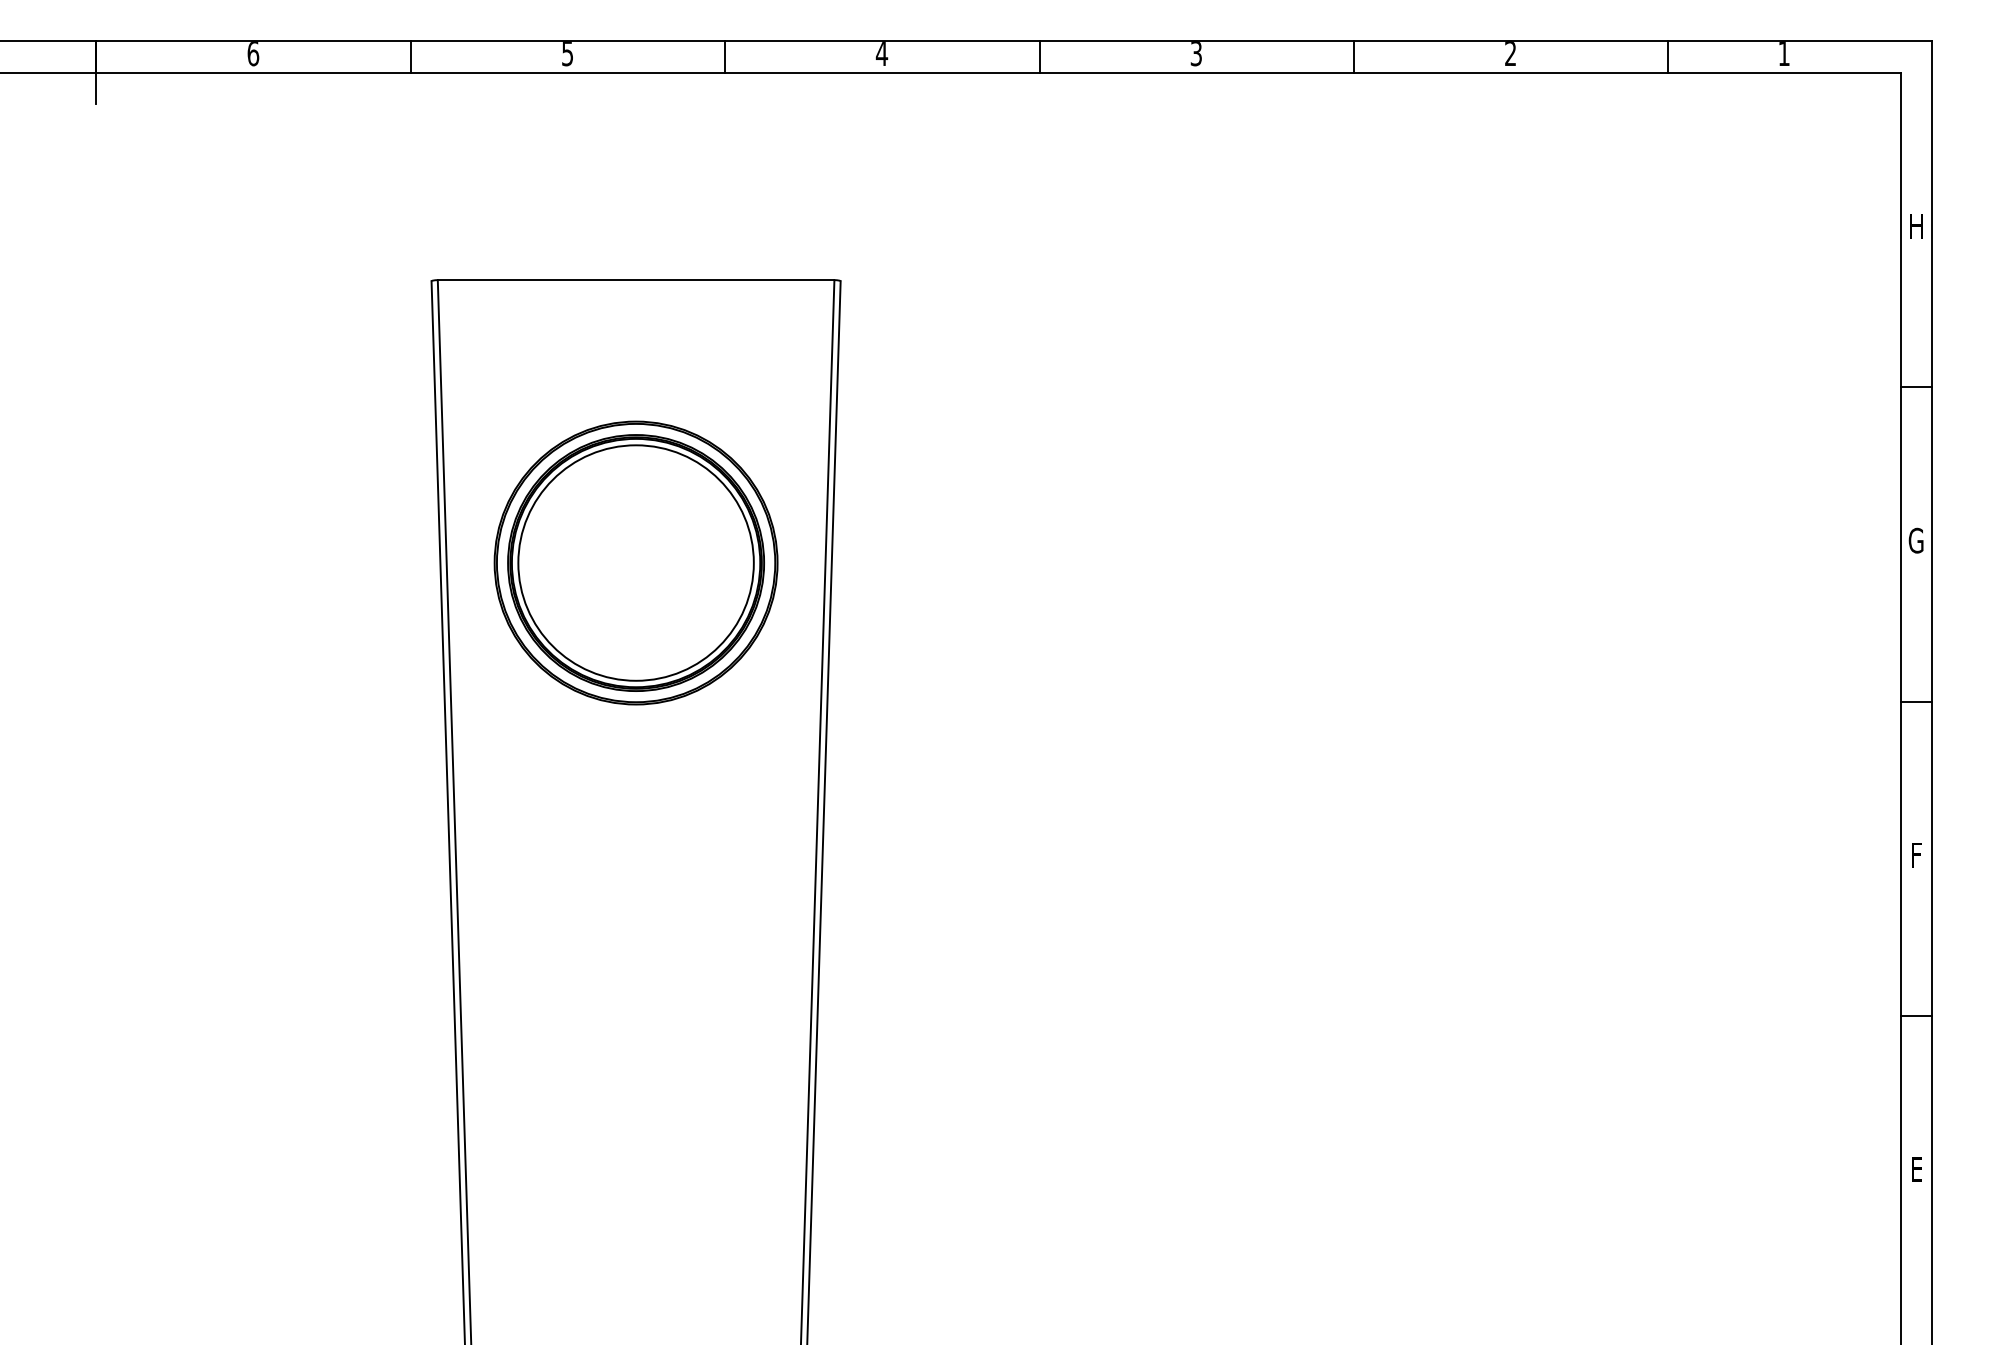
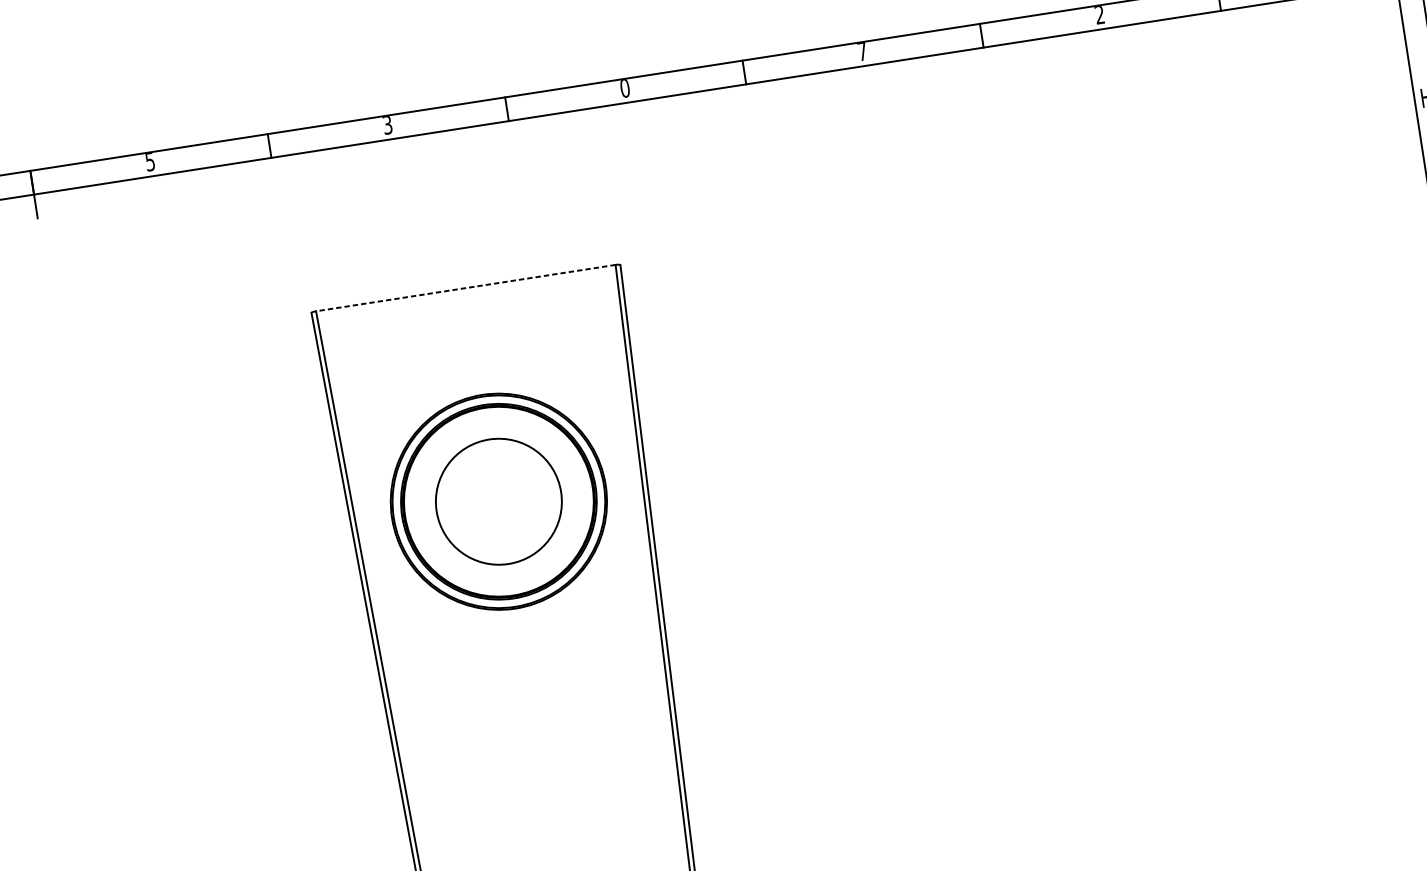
text: (567, 53) -> (387, 124), 5 -> 3
text: (253, 54) -> (150, 162), 6 -> 5
text: (881, 54) -> (624, 89), 4 -> 0
text: (1195, 54) -> (861, 52), 3 -> 7
line: (635, 280) -> (465, 288), solid -> dashed
circle: (635, 562) -> (498, 501), size x0.7

